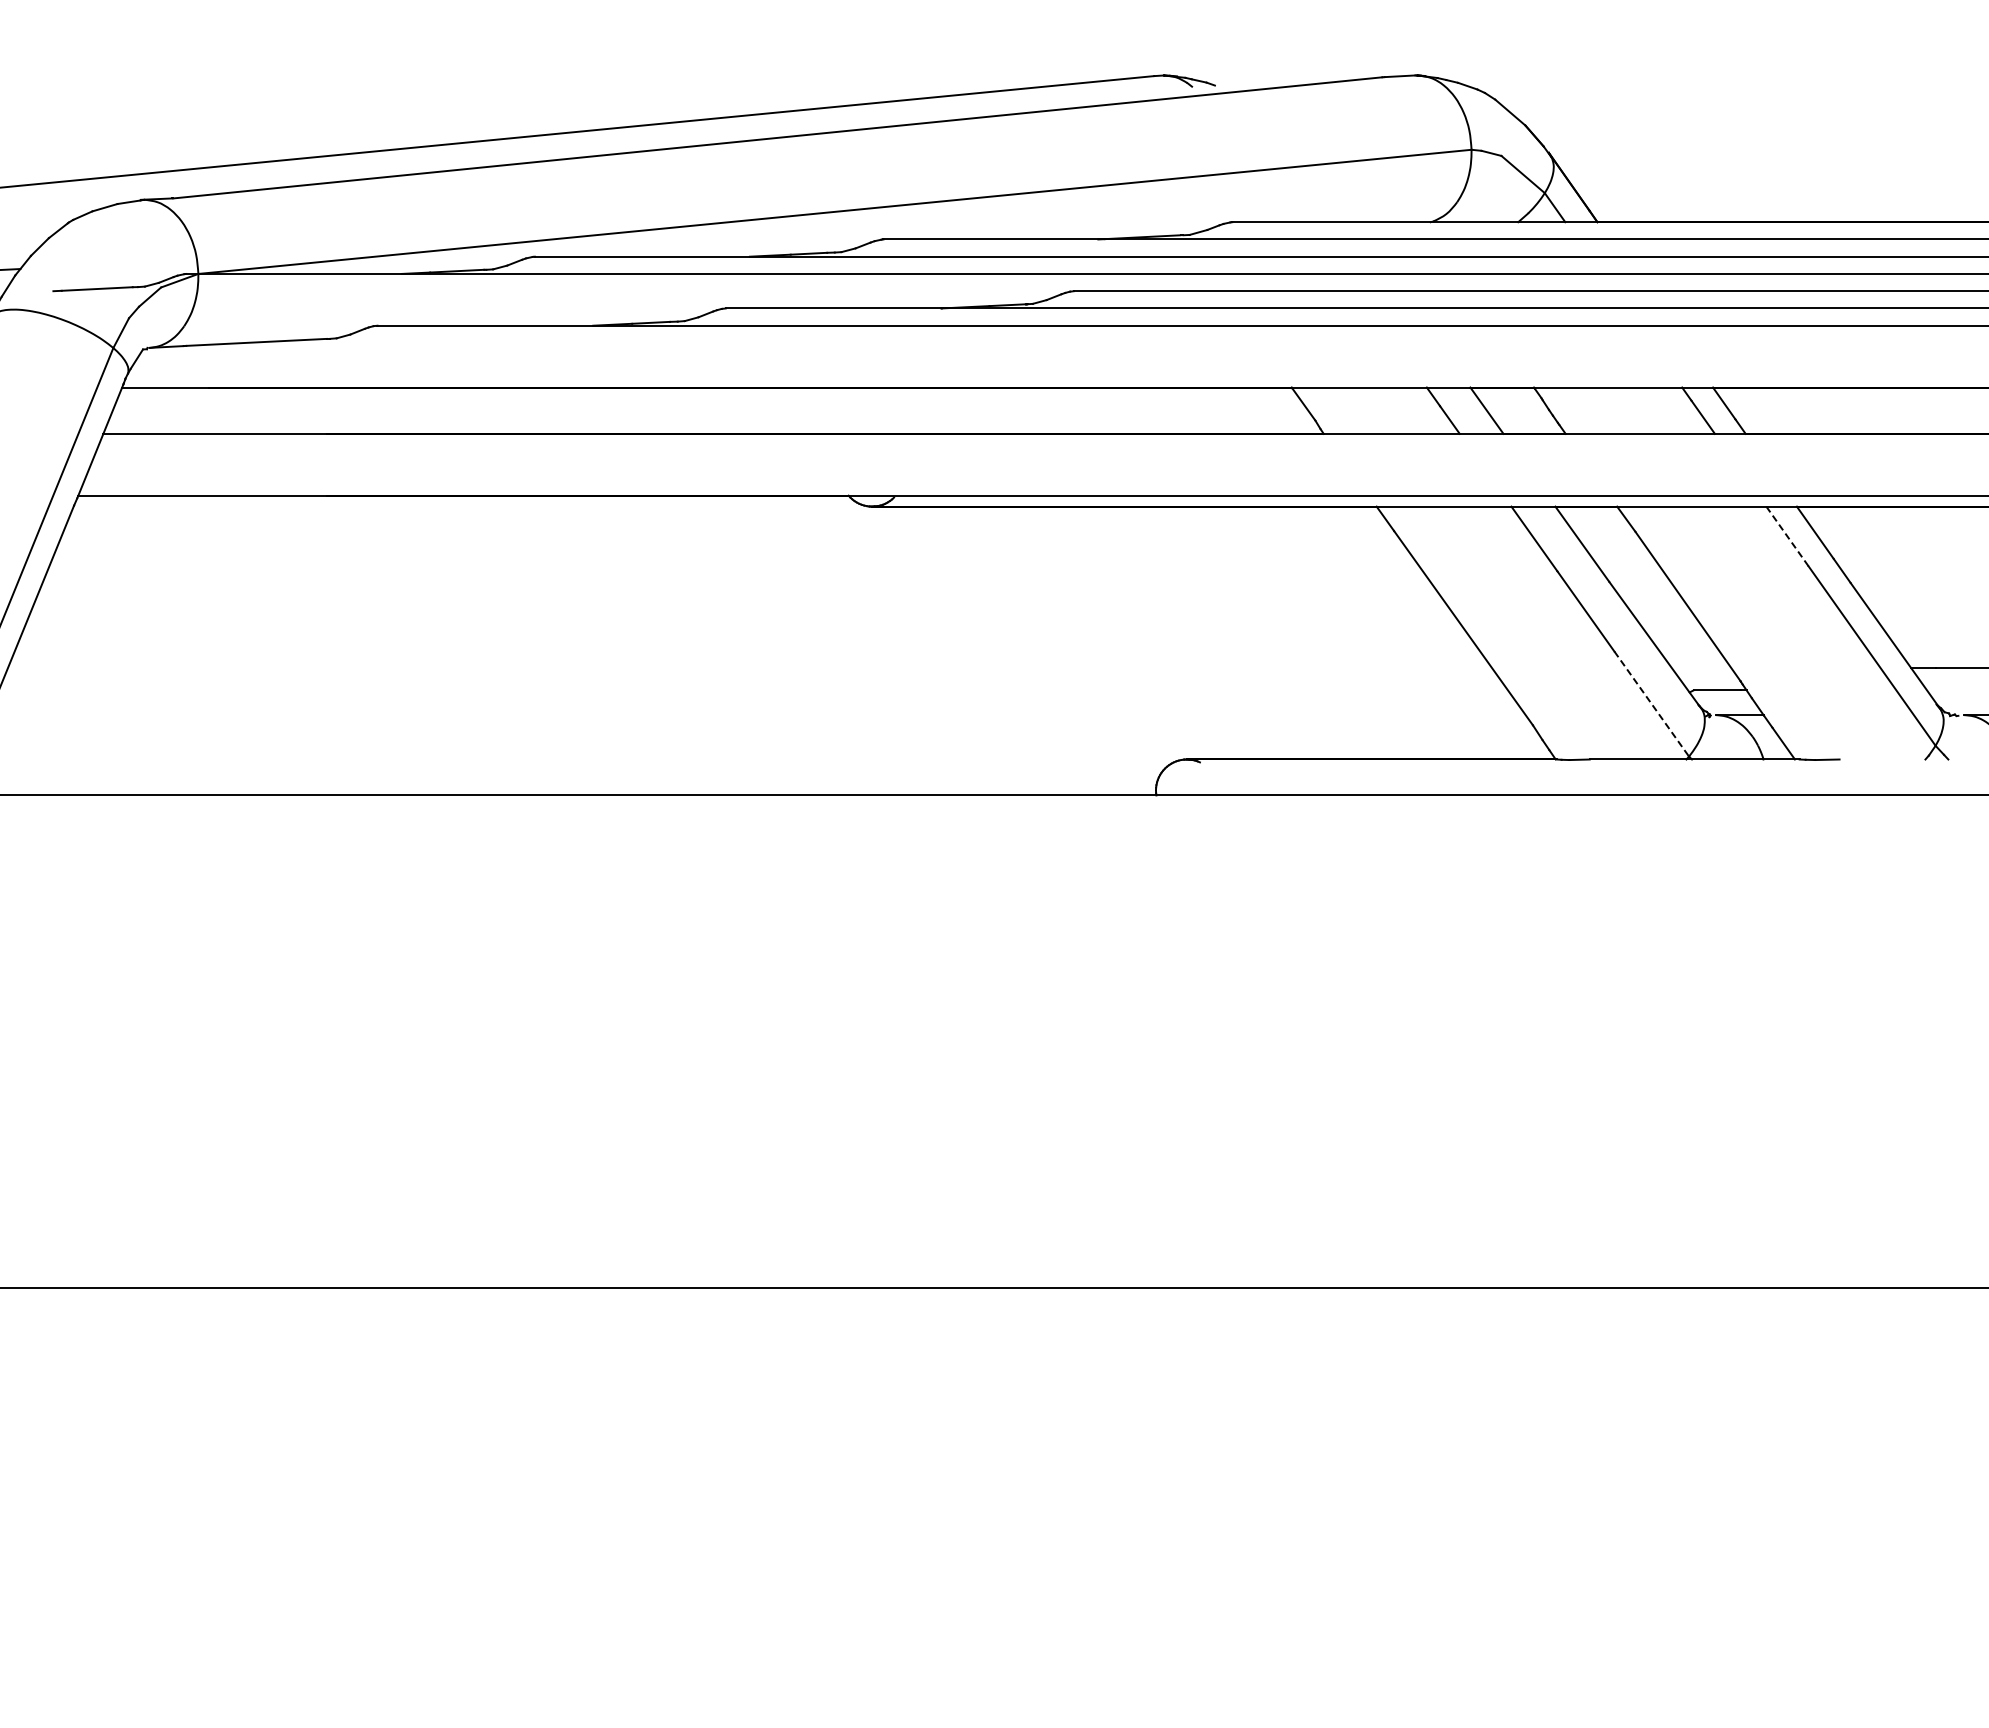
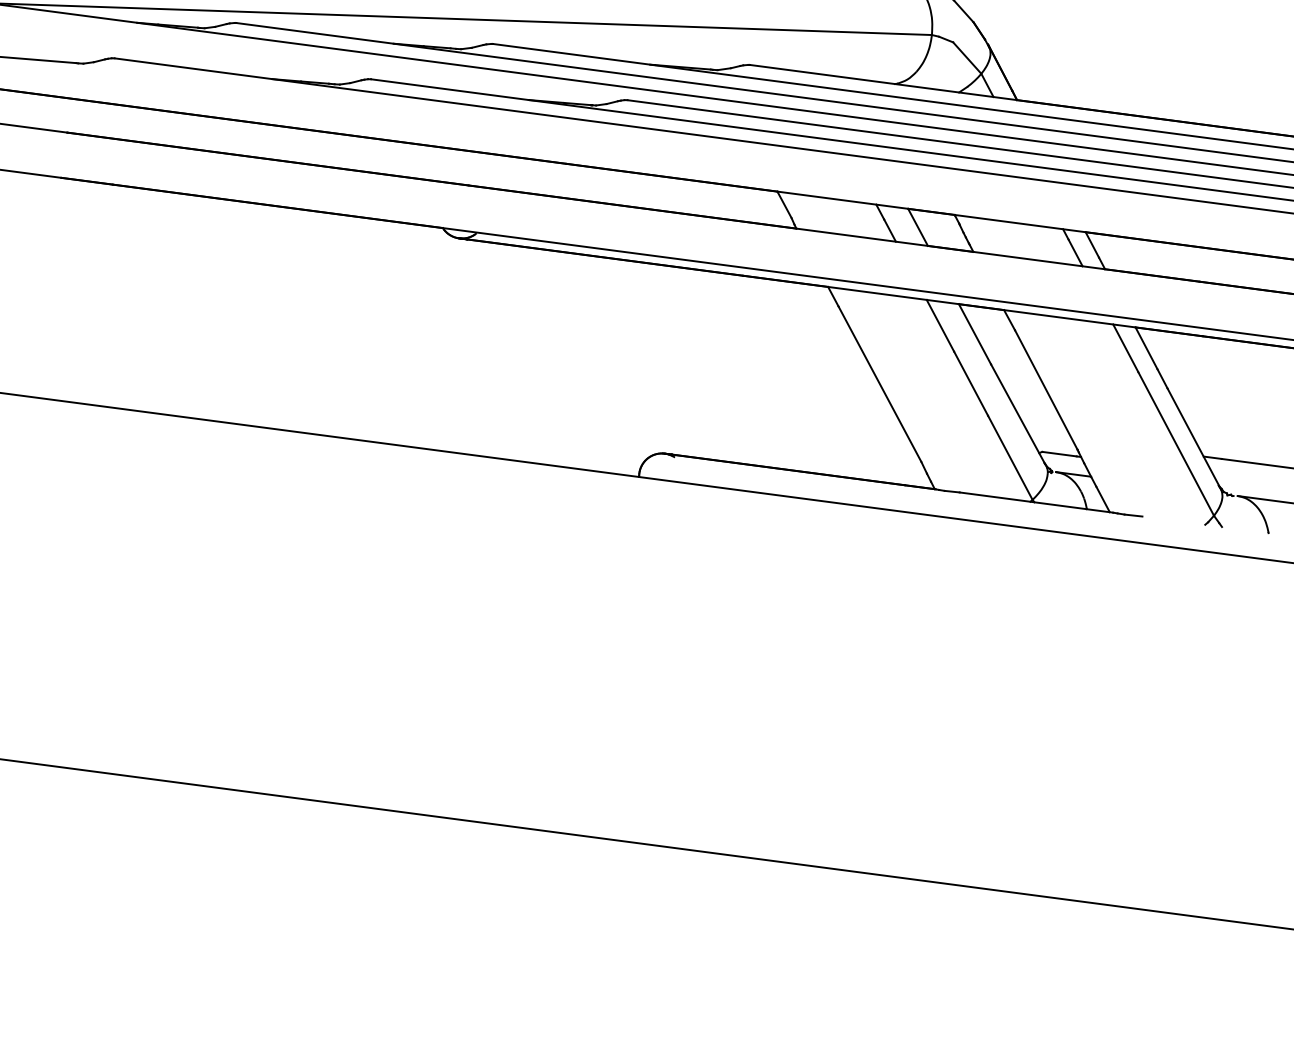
line: (1787, 536) -> (1125, 348), dashed -> solid
line: (1652, 704) -> (1010, 458), dashed -> solid

